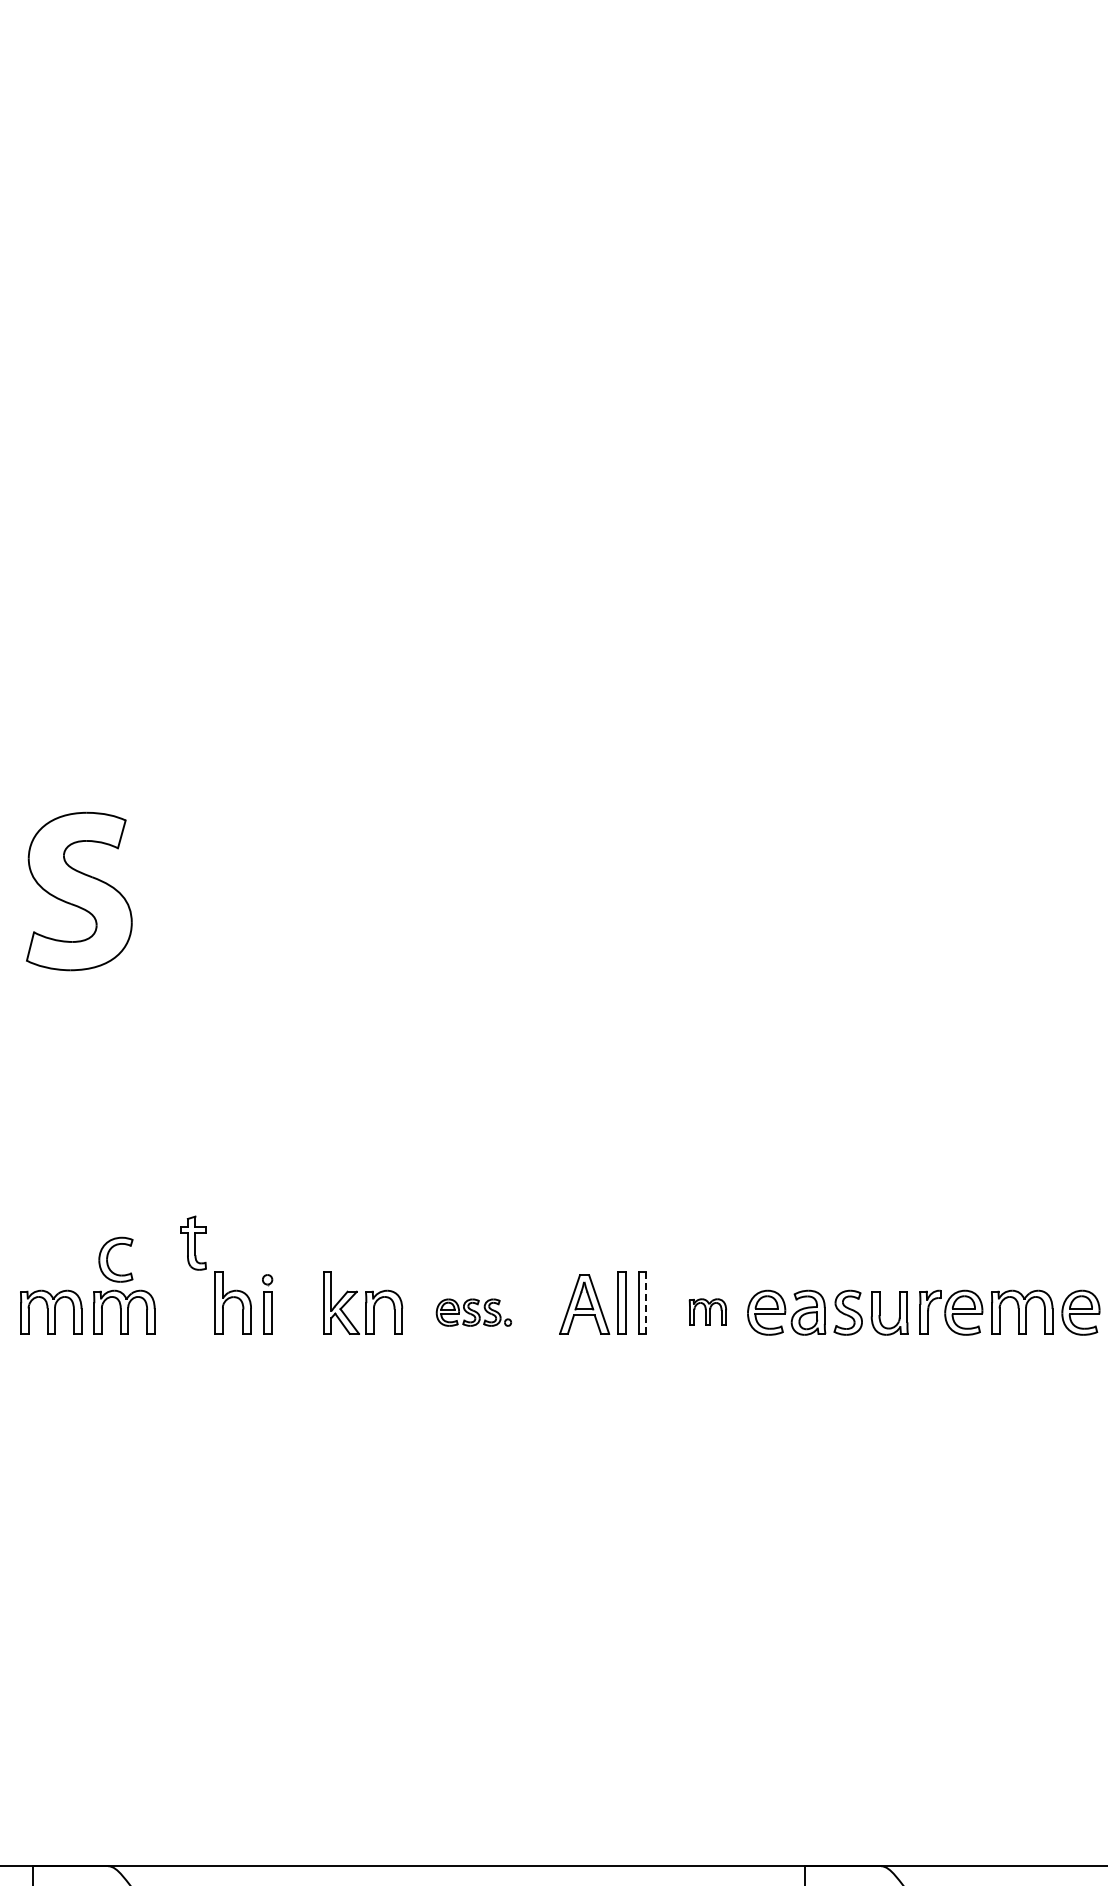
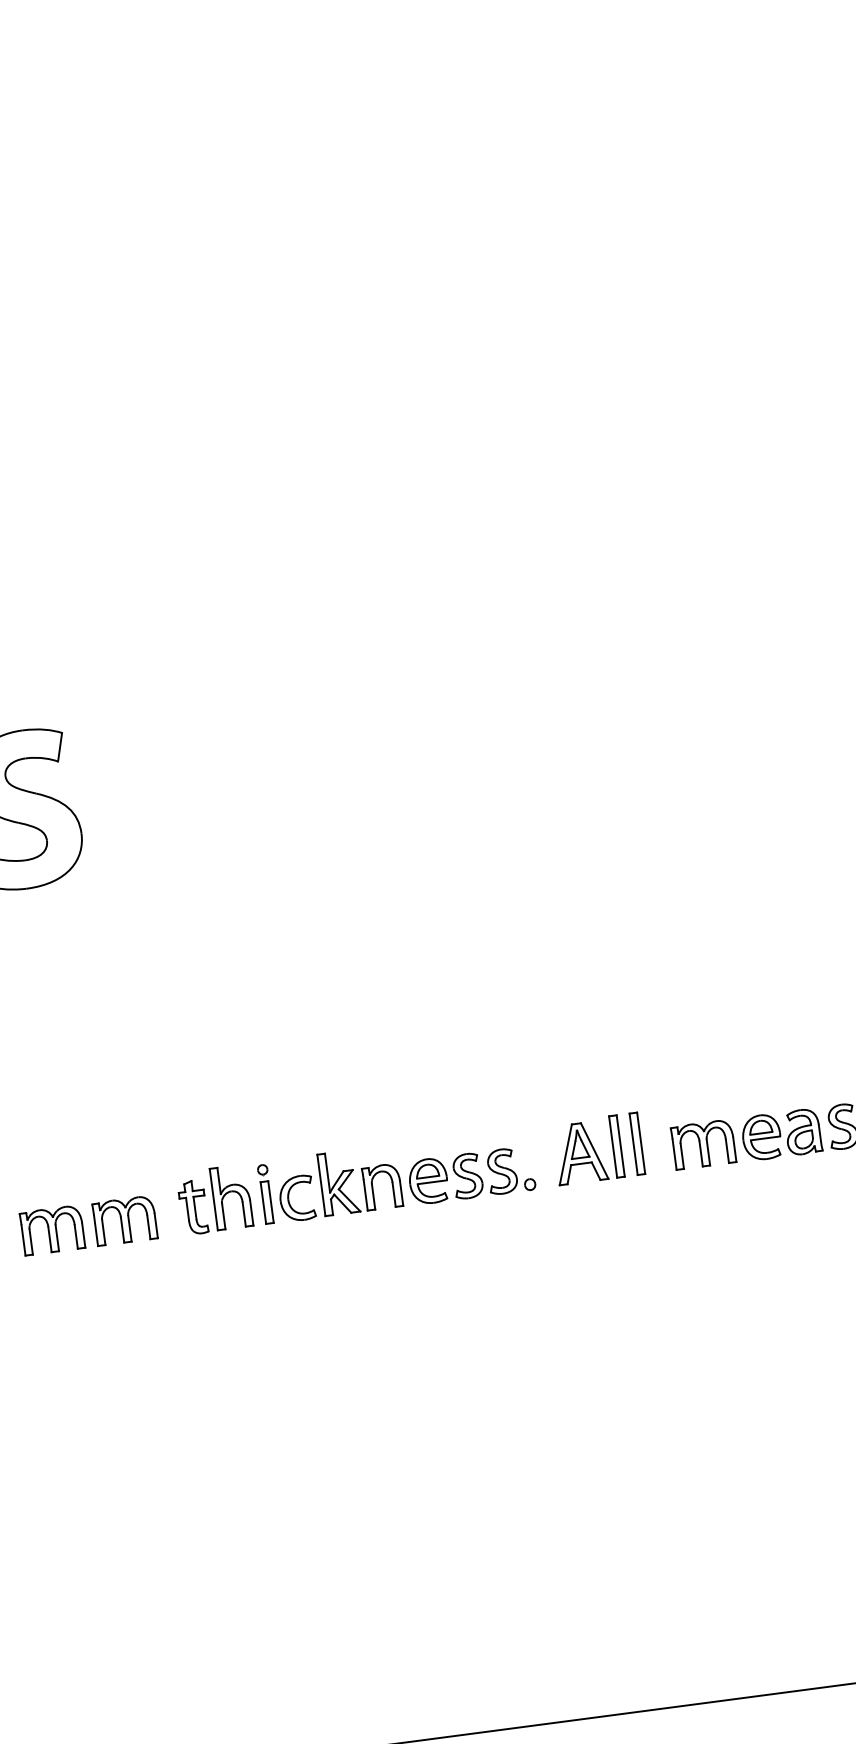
part: (193, 1242) -> (192, 1206), moved
part: (108, 1257) -> (289, 1197), moved
line: (646, 1302) -> (641, 1142), dashed -> solid
part: (707, 1311) -> (703, 1143), size x1.67
part: (473, 1312) -> (471, 1175), size x1.67

